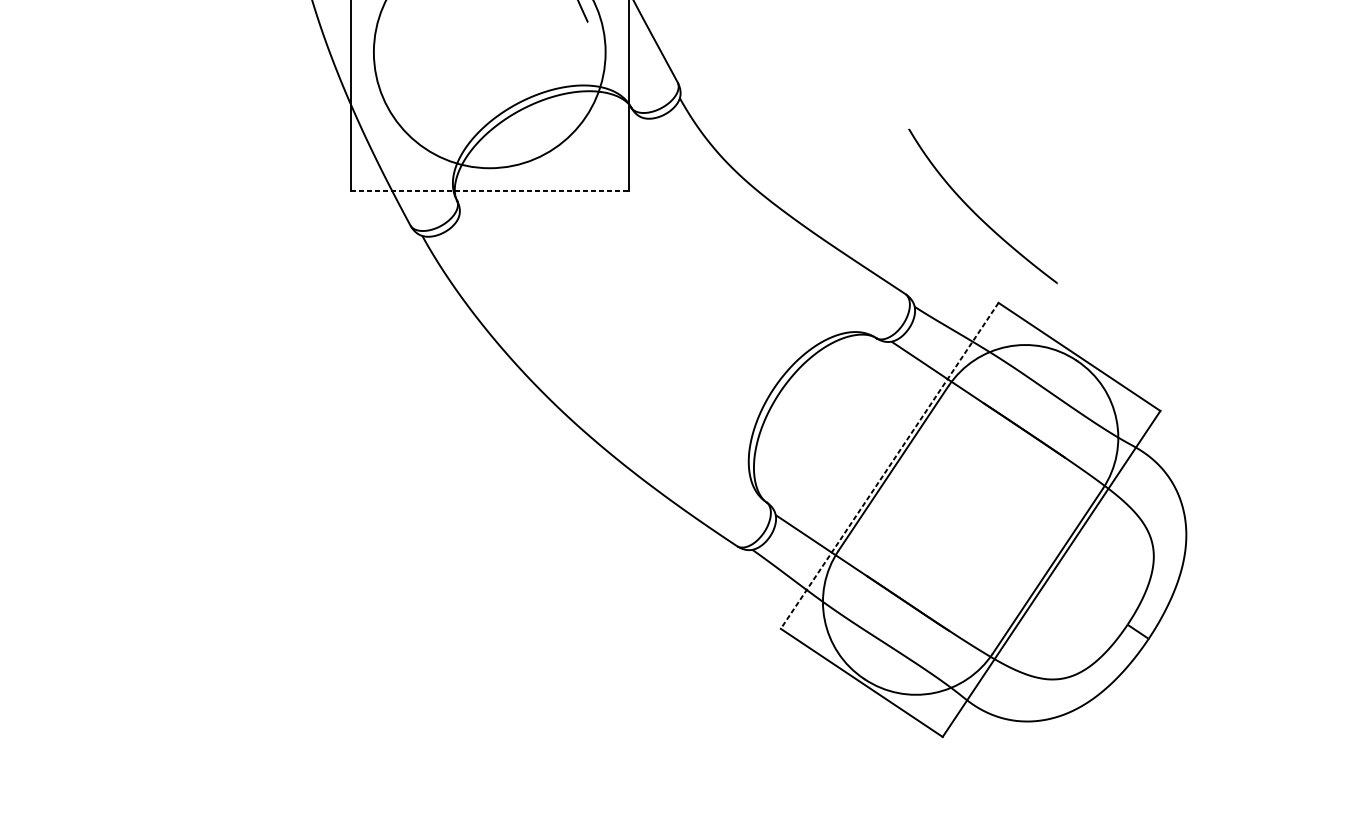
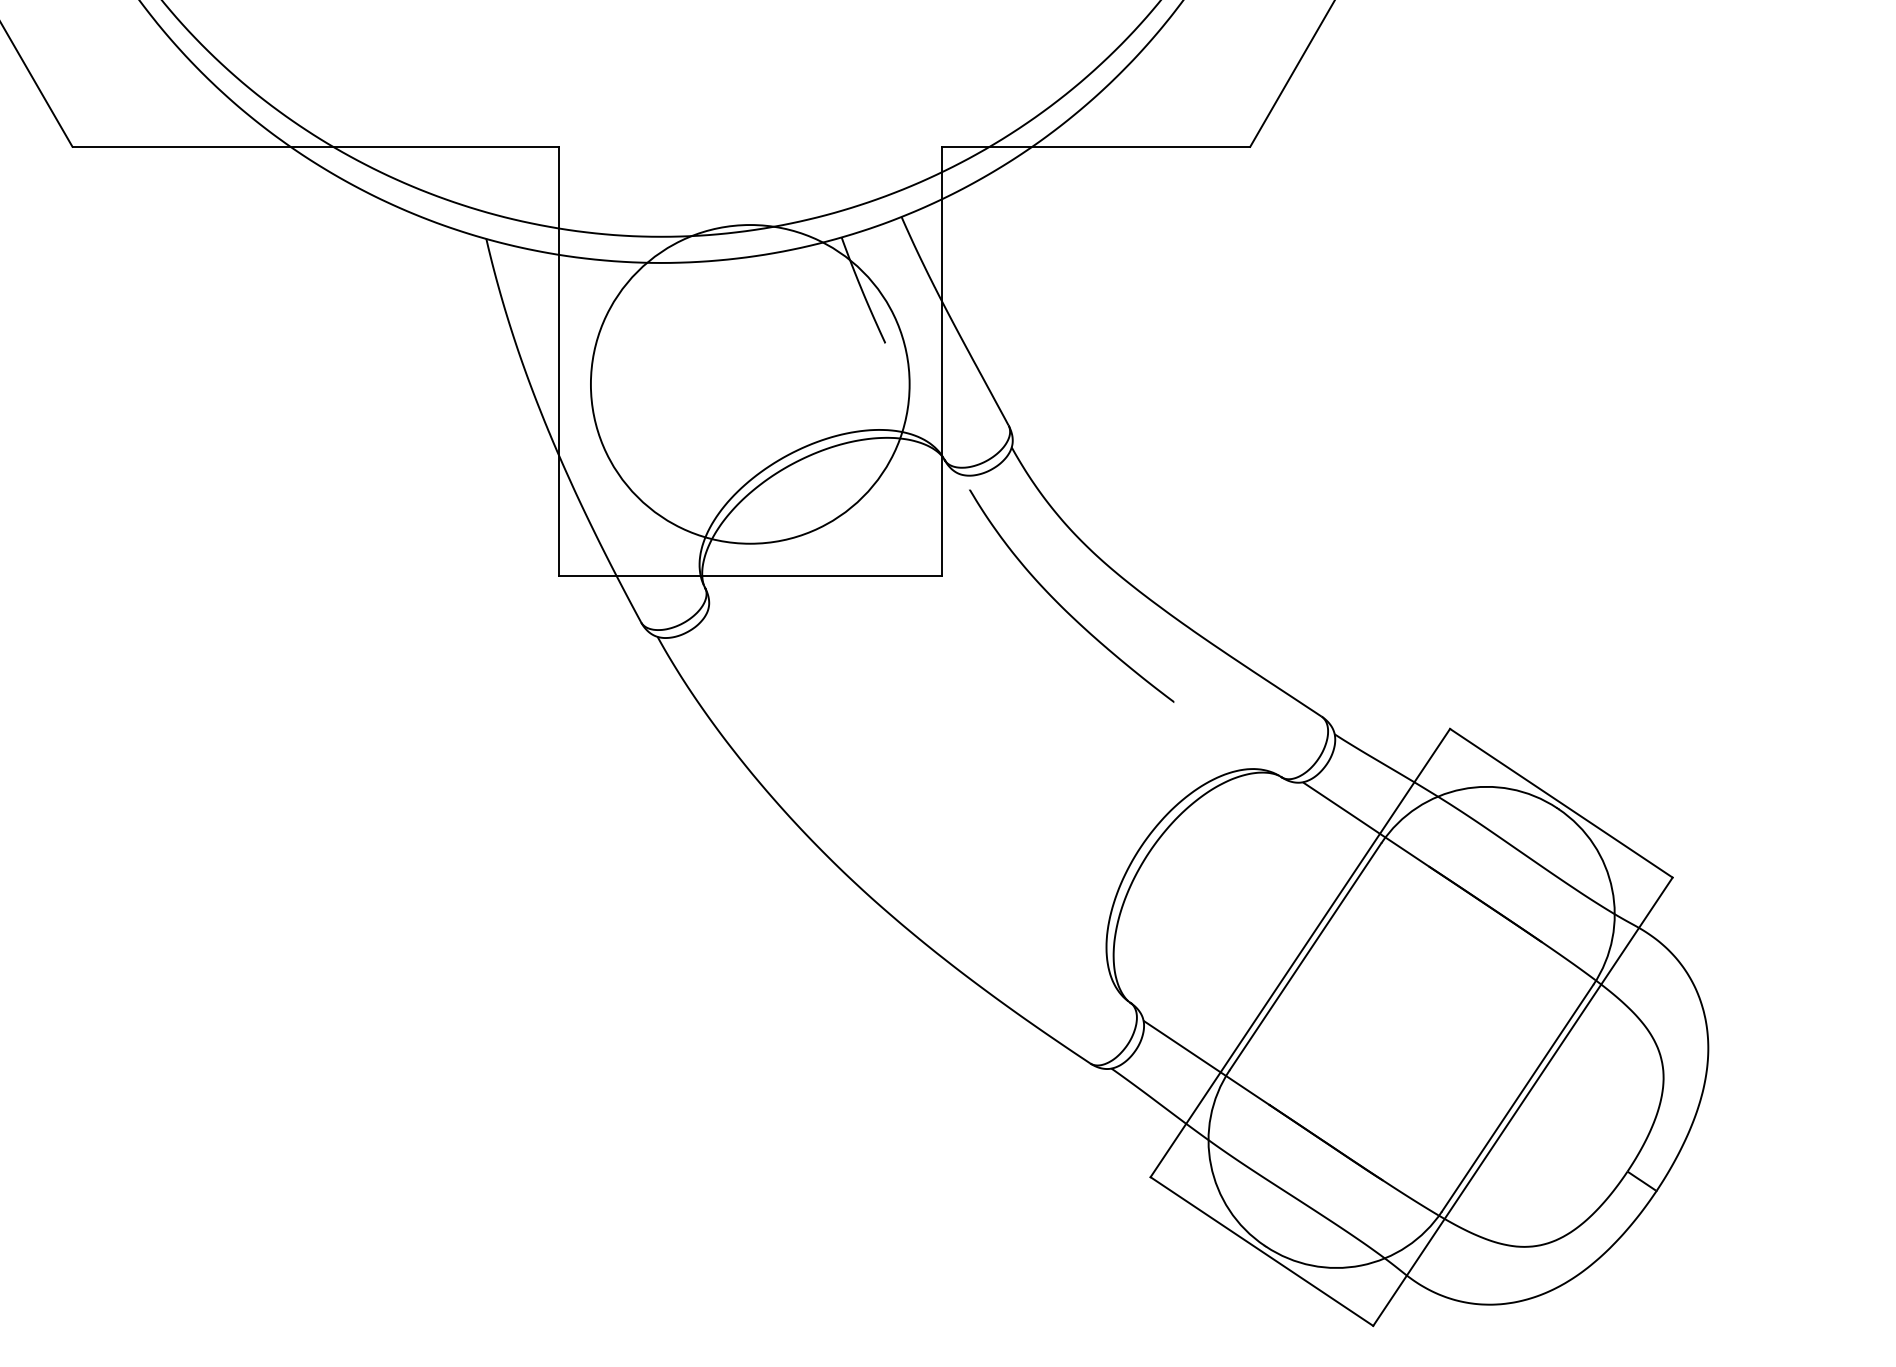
line: (489, 191) -> (750, 575), dashed -> solid
curve: (975, 213) -> (1061, 605), moved
line: (889, 466) -> (1300, 953), dashed -> solid

